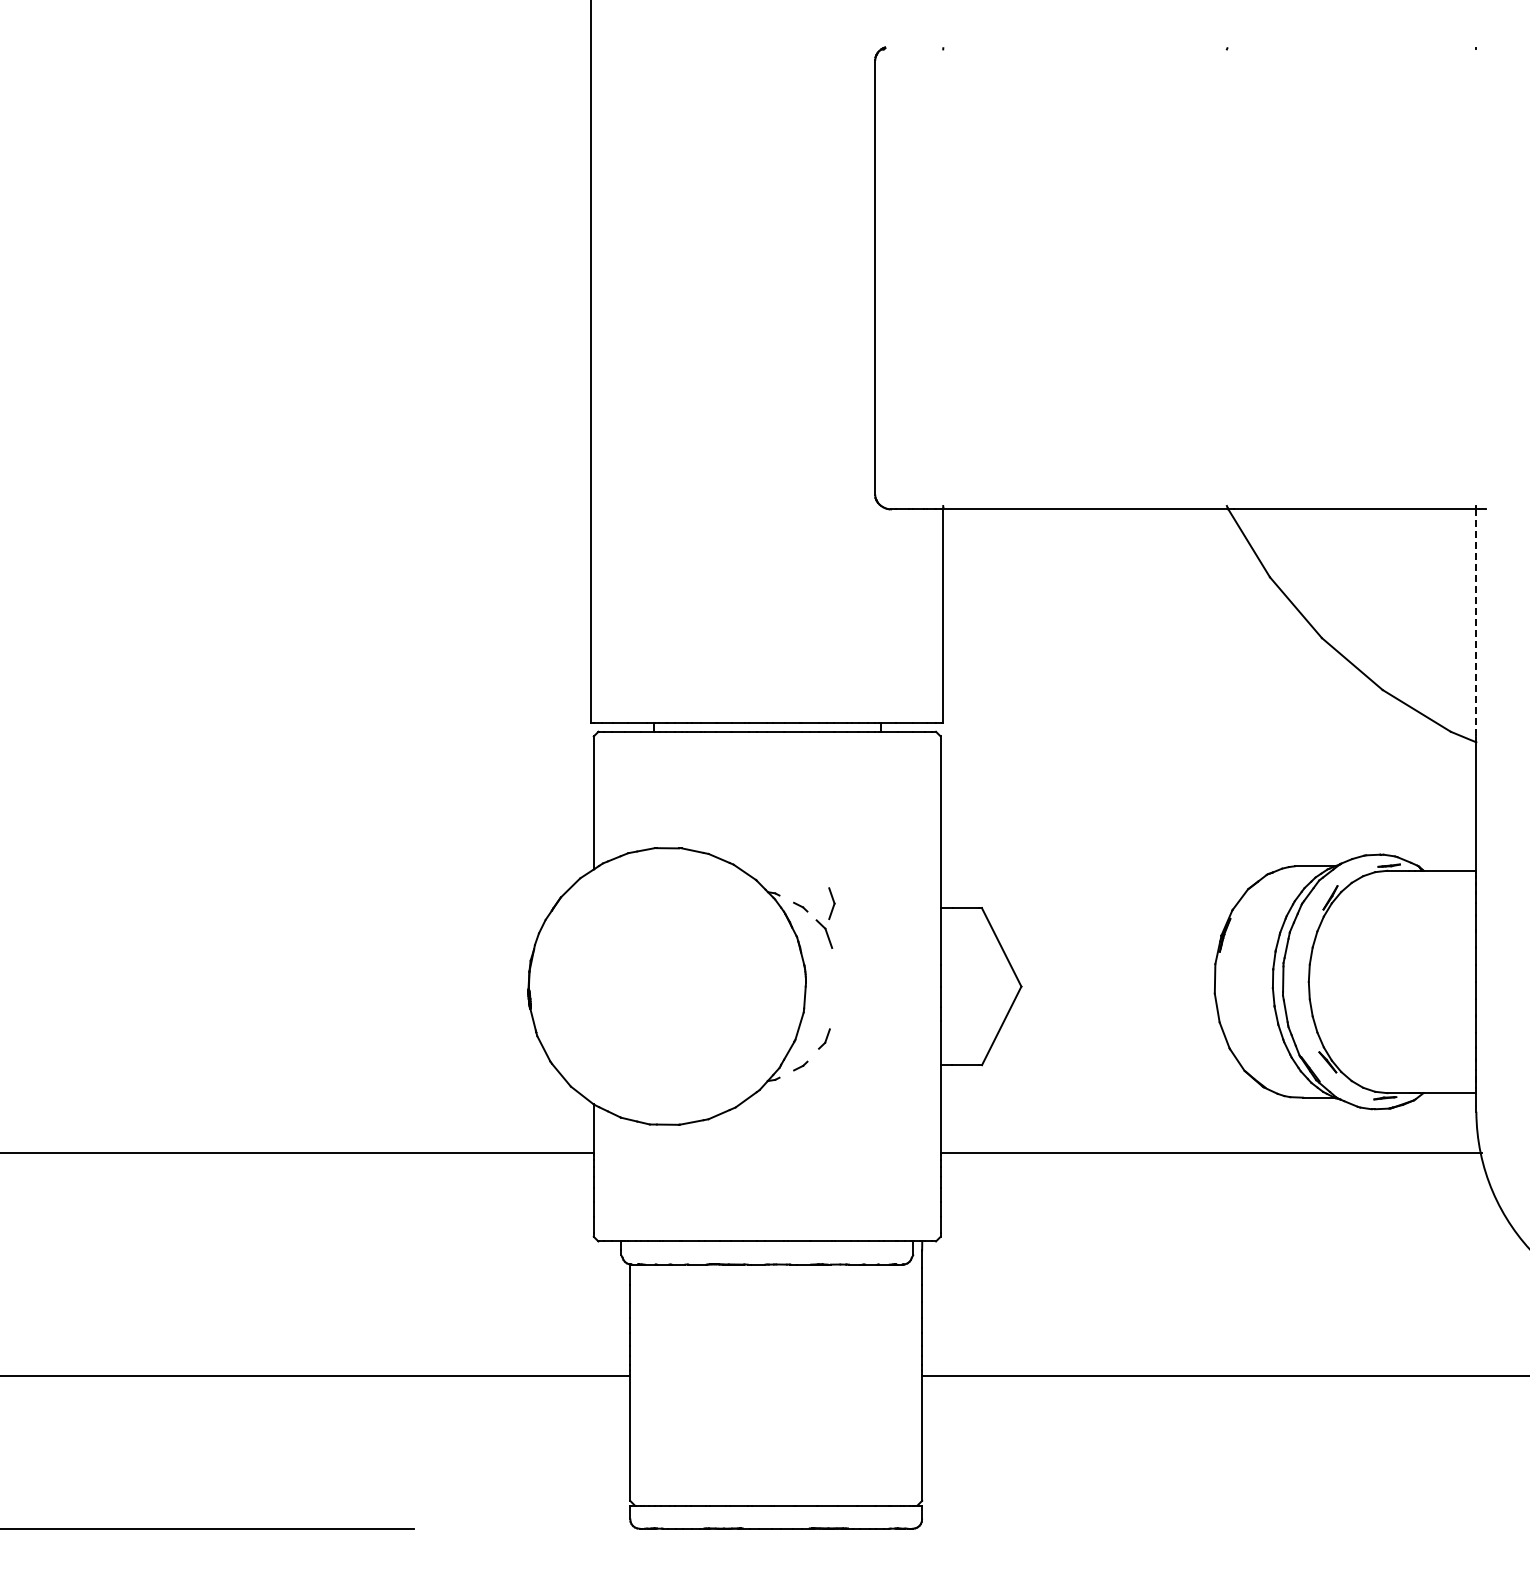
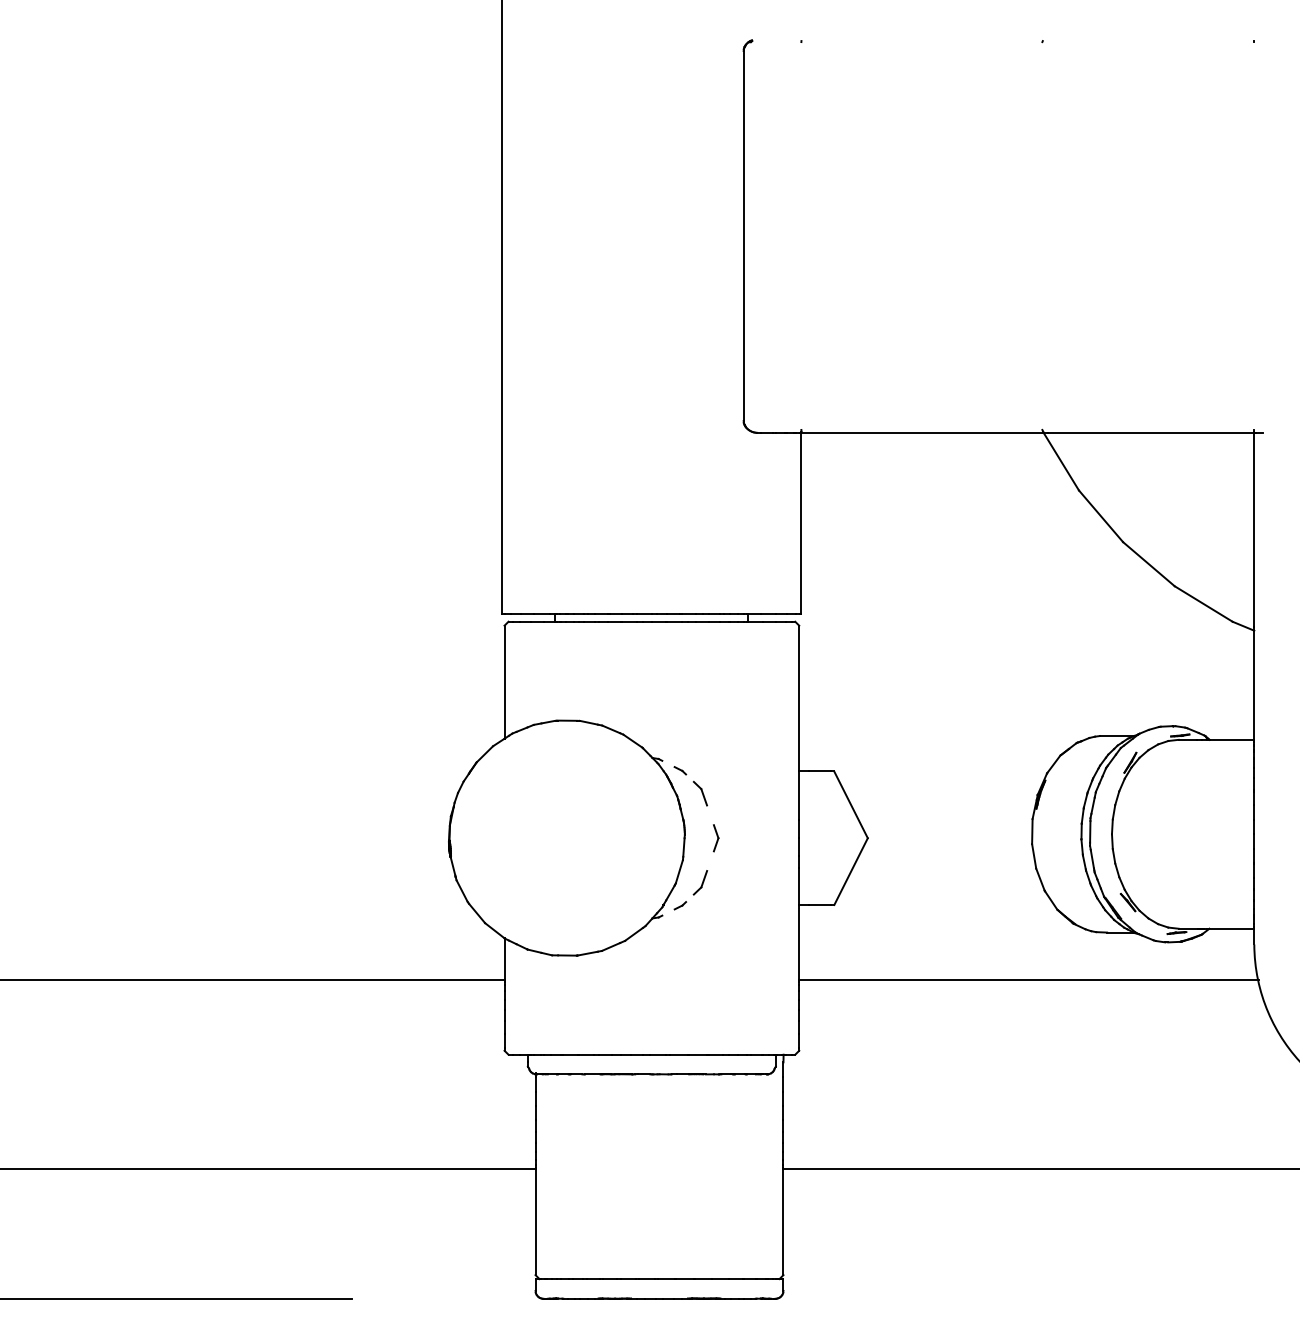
line: (1476, 623) -> (1254, 529), dashed -> solid
part: (831, 903) -> (715, 838), moved
part: (824, 1038) -> (700, 882), size x1.43

